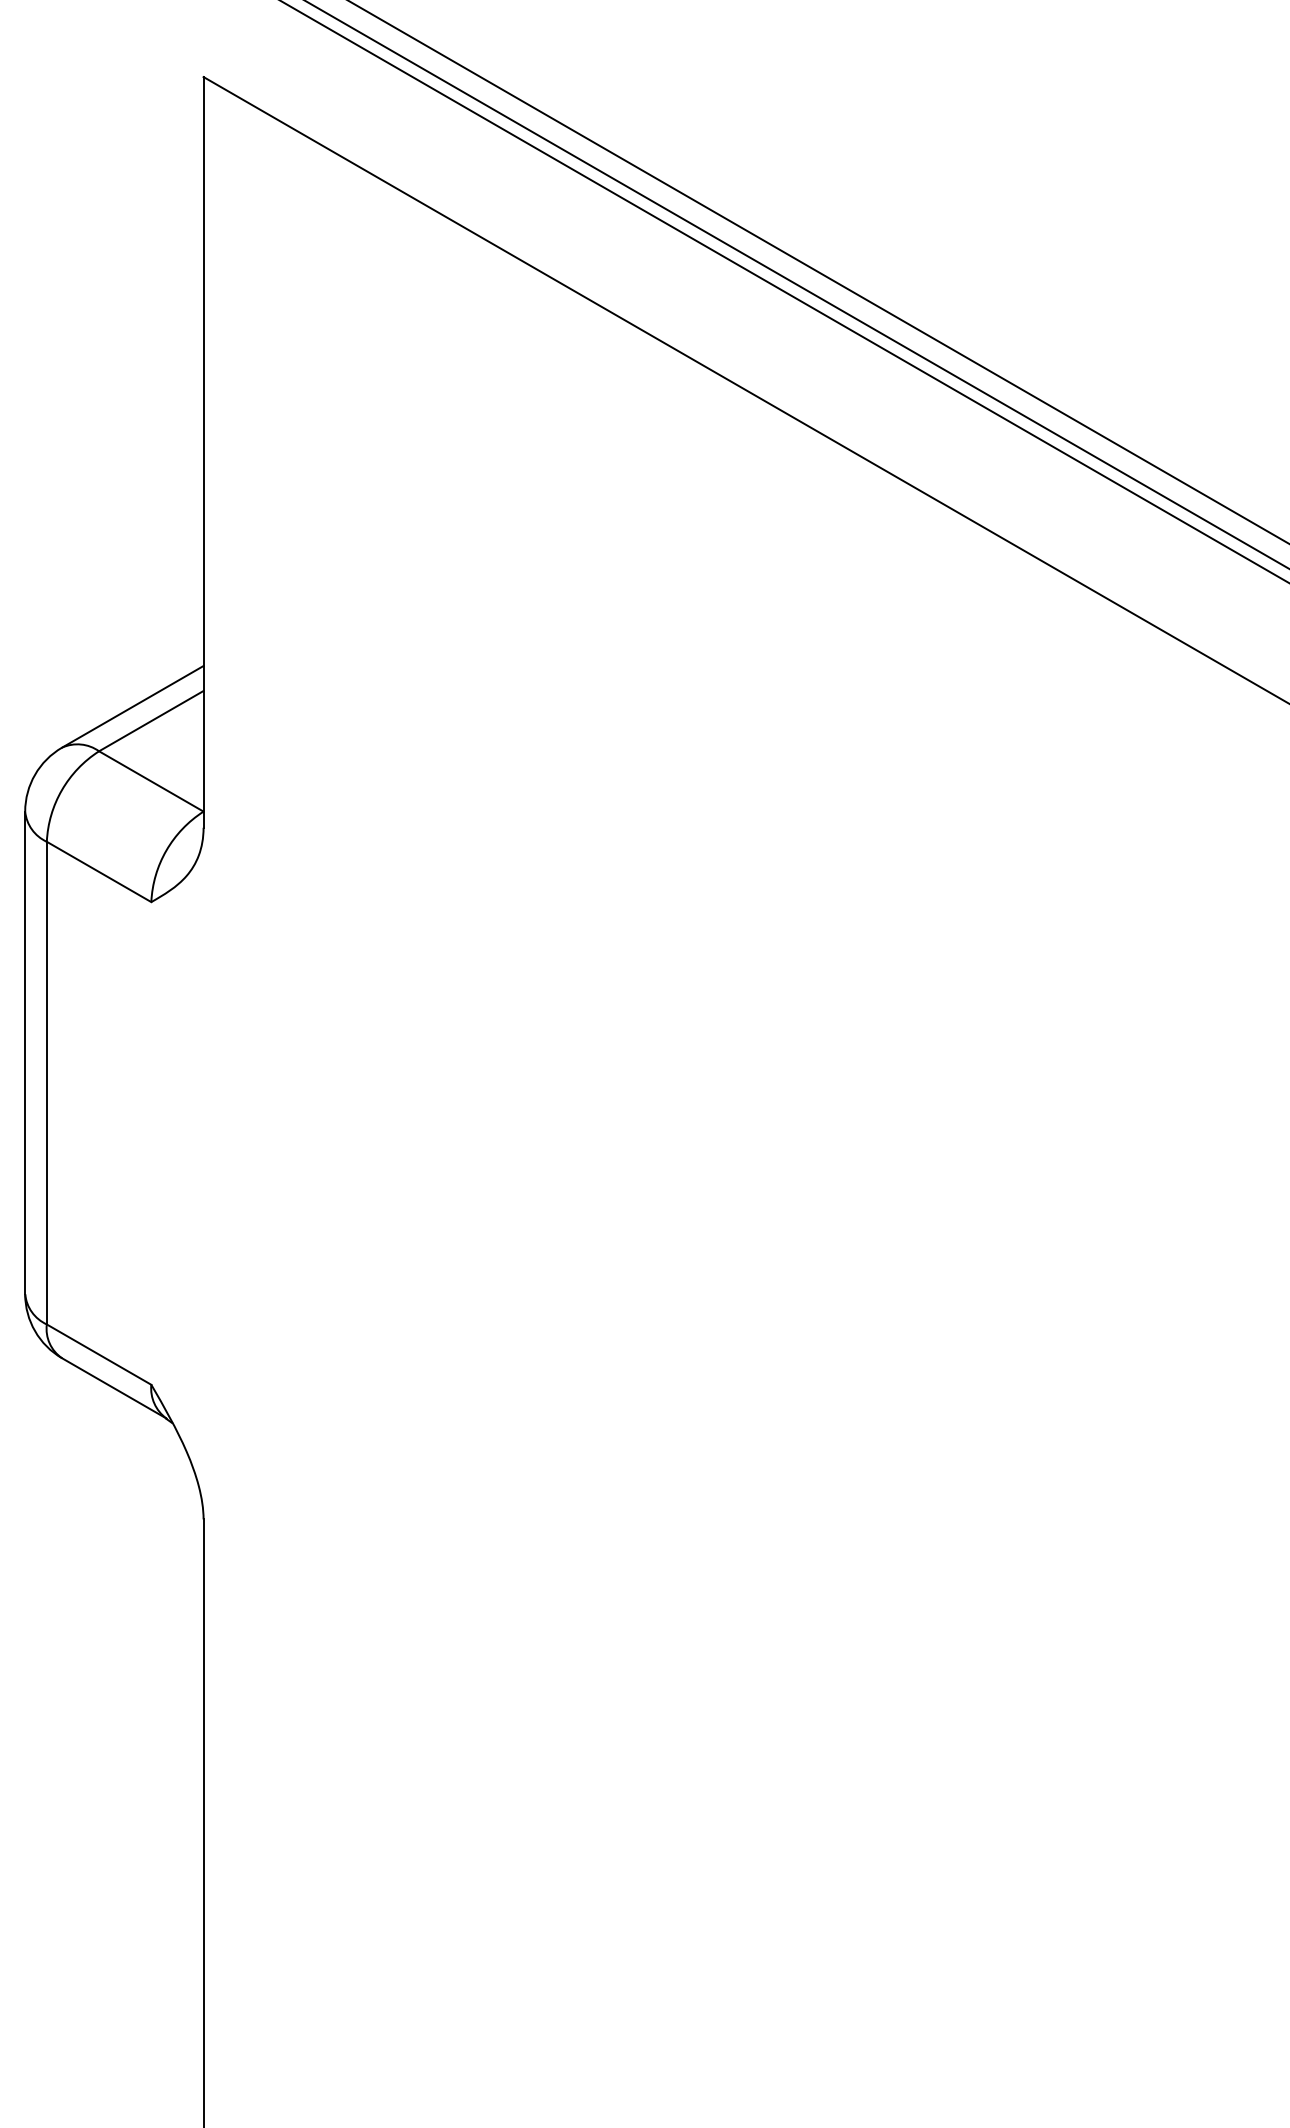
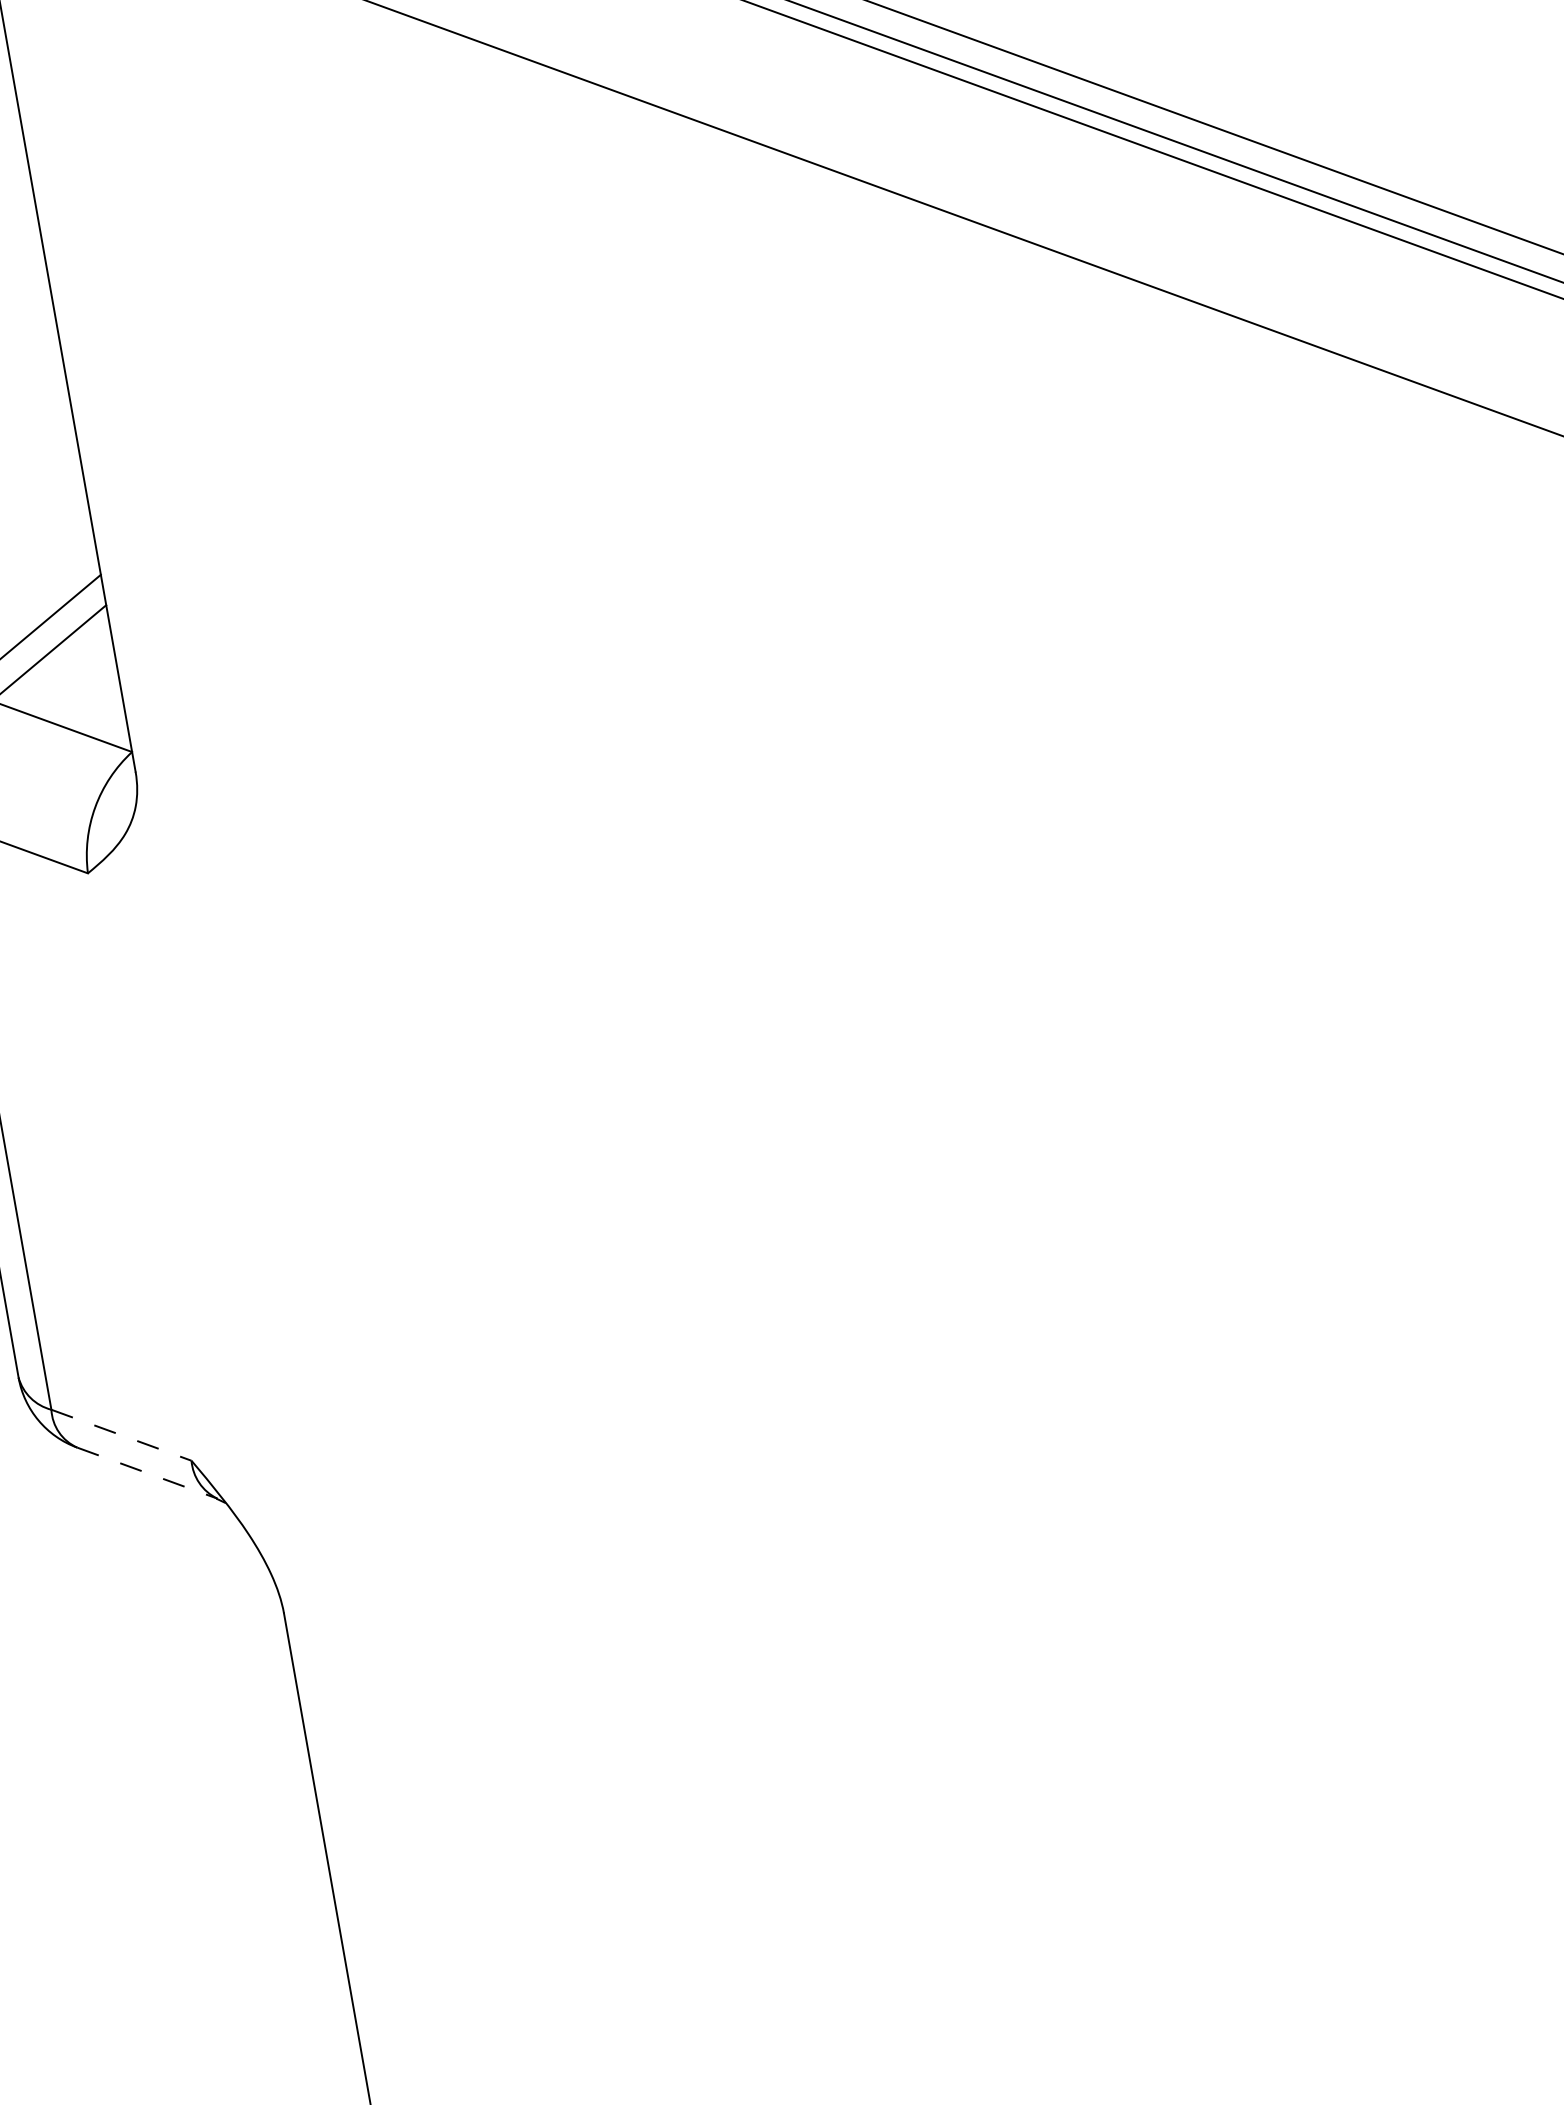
line: (99, 1354) -> (121, 1435), solid -> dashed
line: (114, 1388) -> (147, 1473), solid -> dashed

